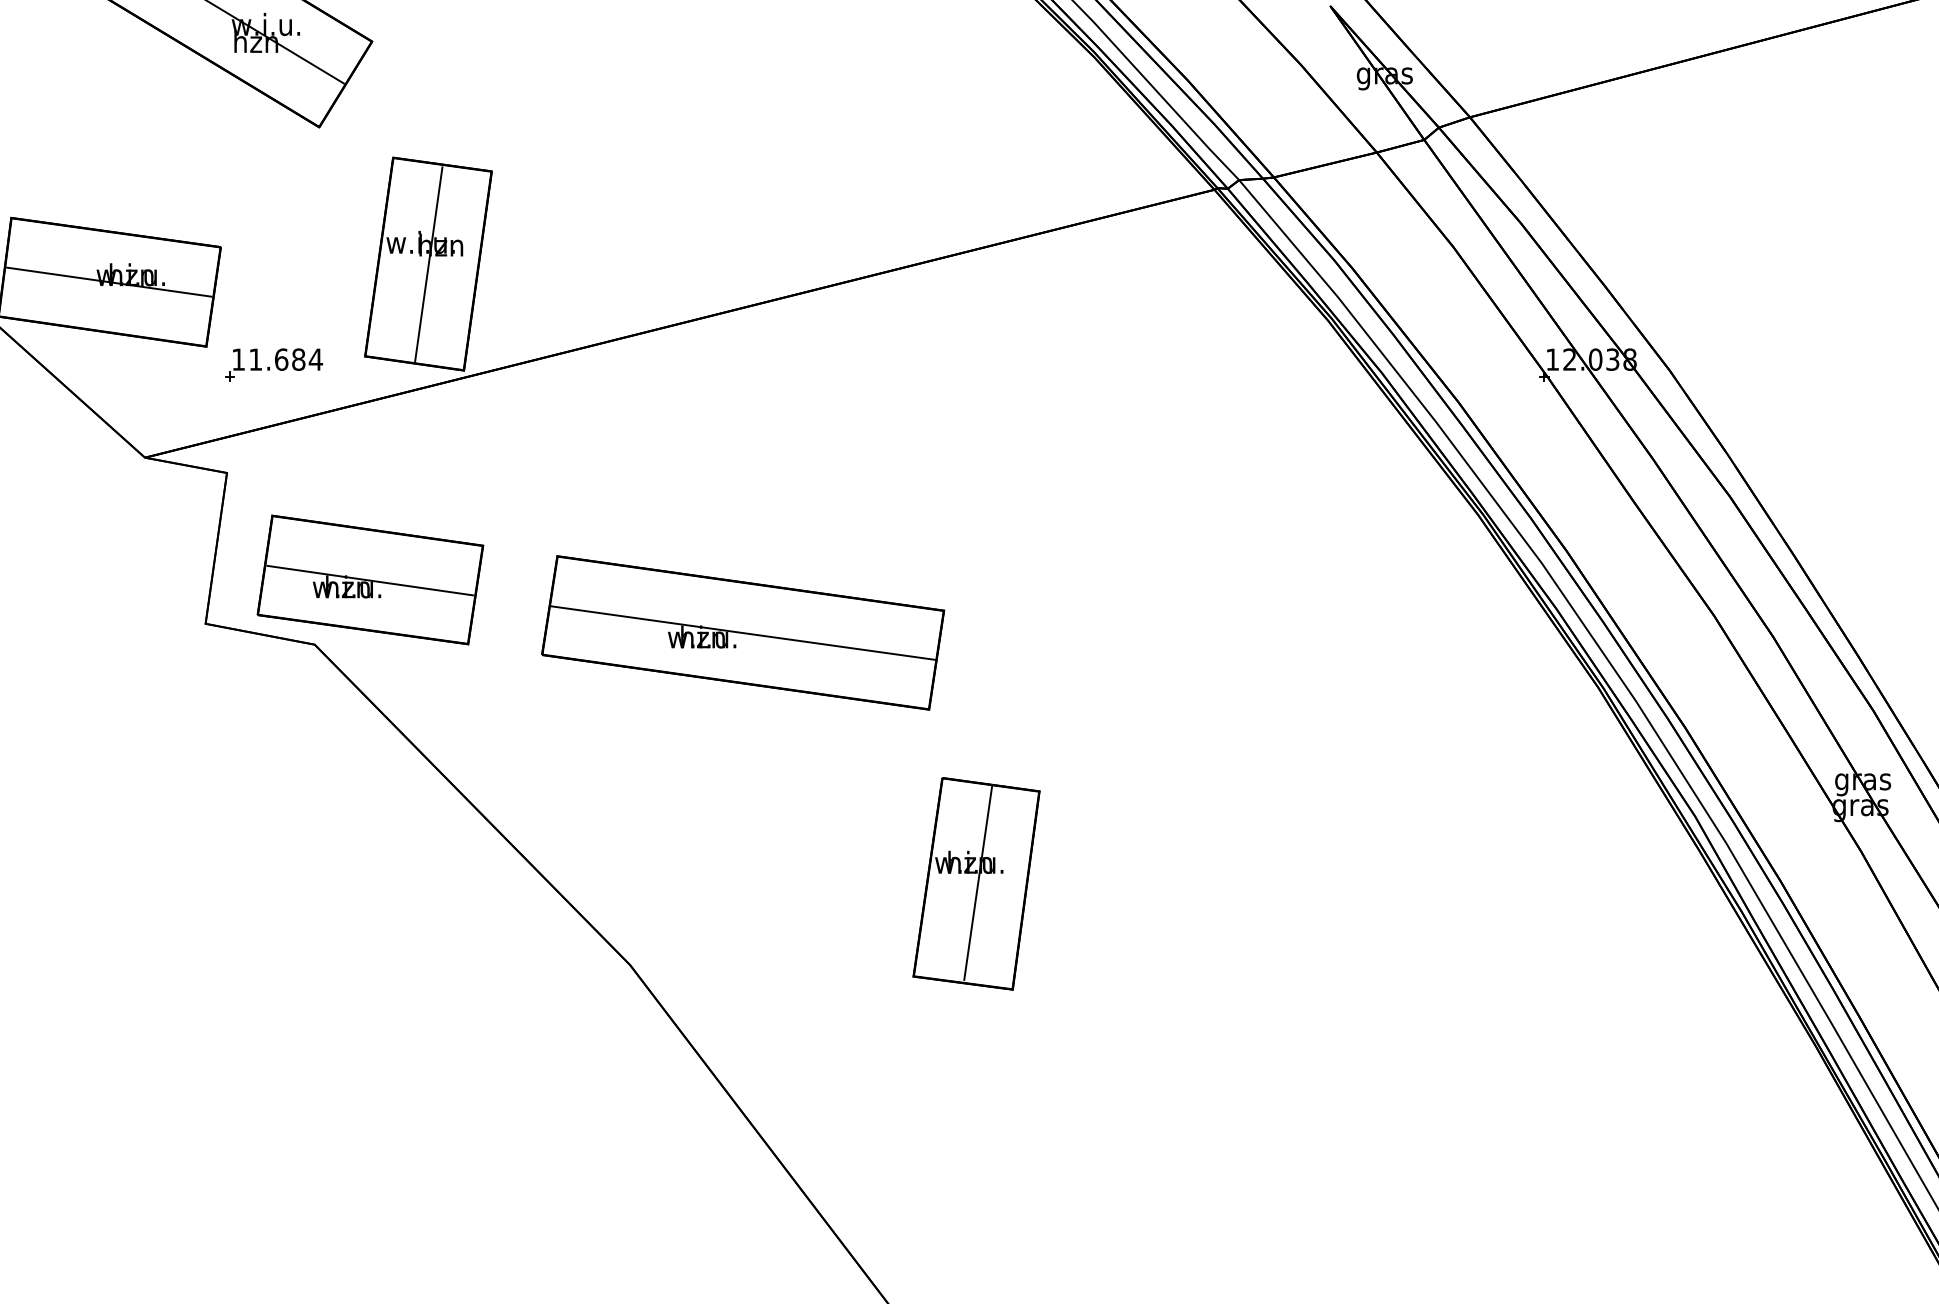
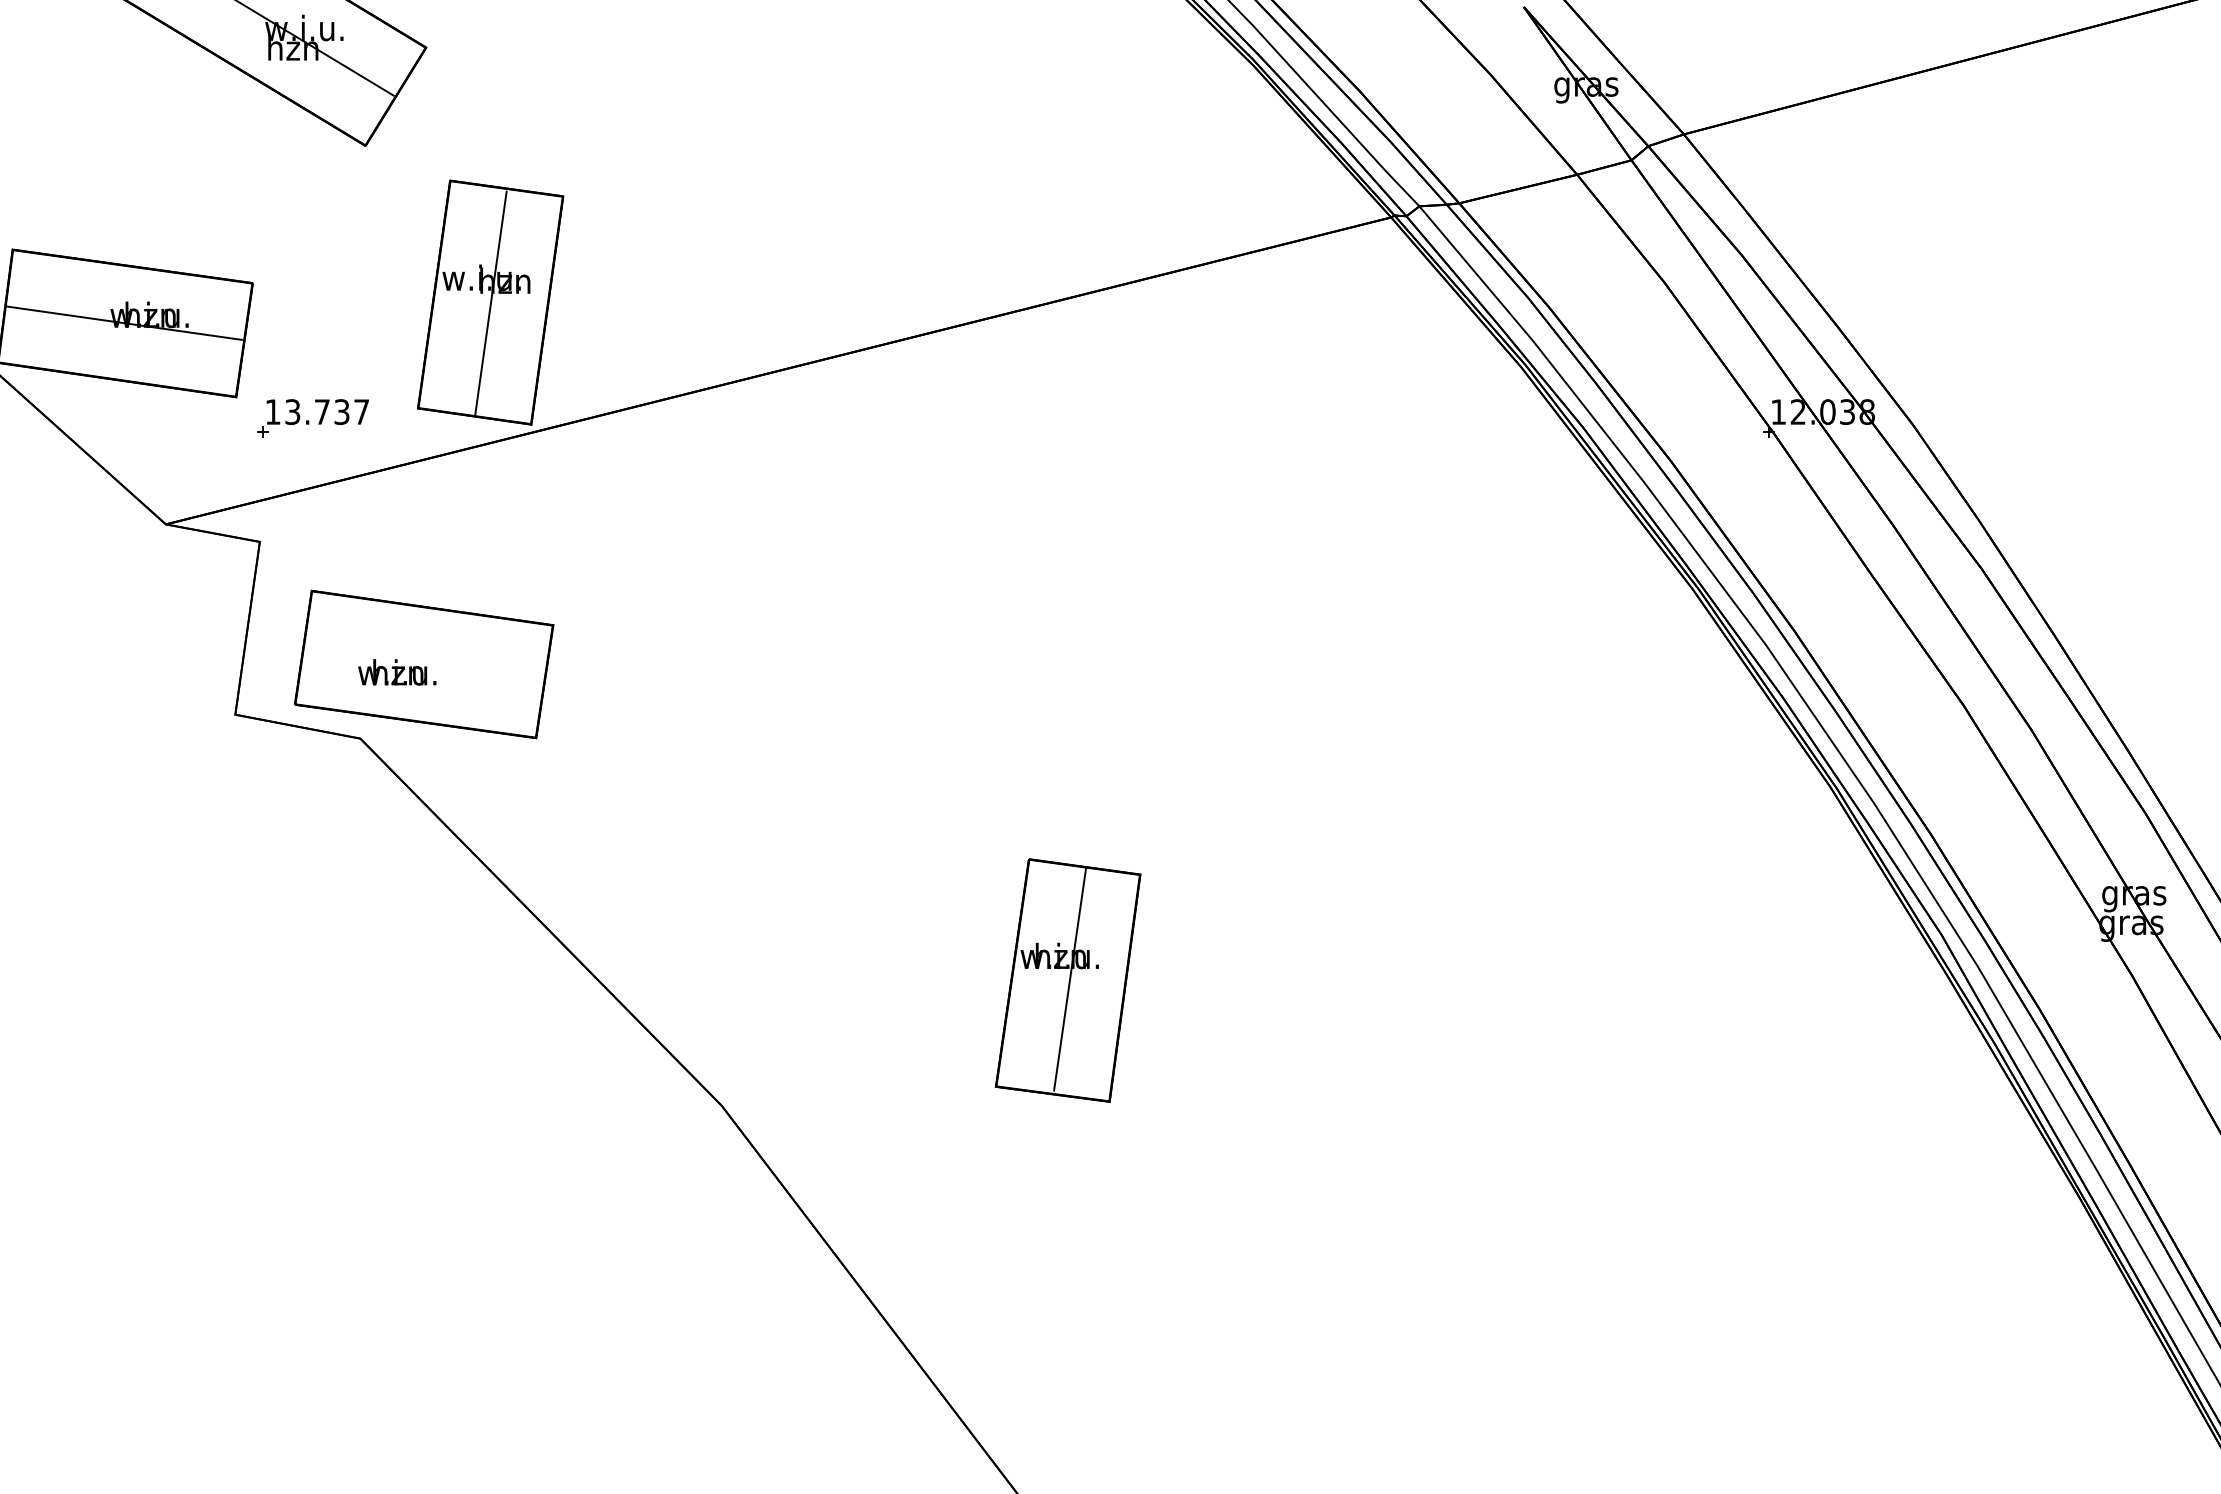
text: (285, 359) -> (326, 411), 11.684 -> 13.737
line: (369, 580) -> (423, 665), removed
part: (743, 632) -> (851, 724), removed
part: (976, 883) -> (1068, 980), moved

